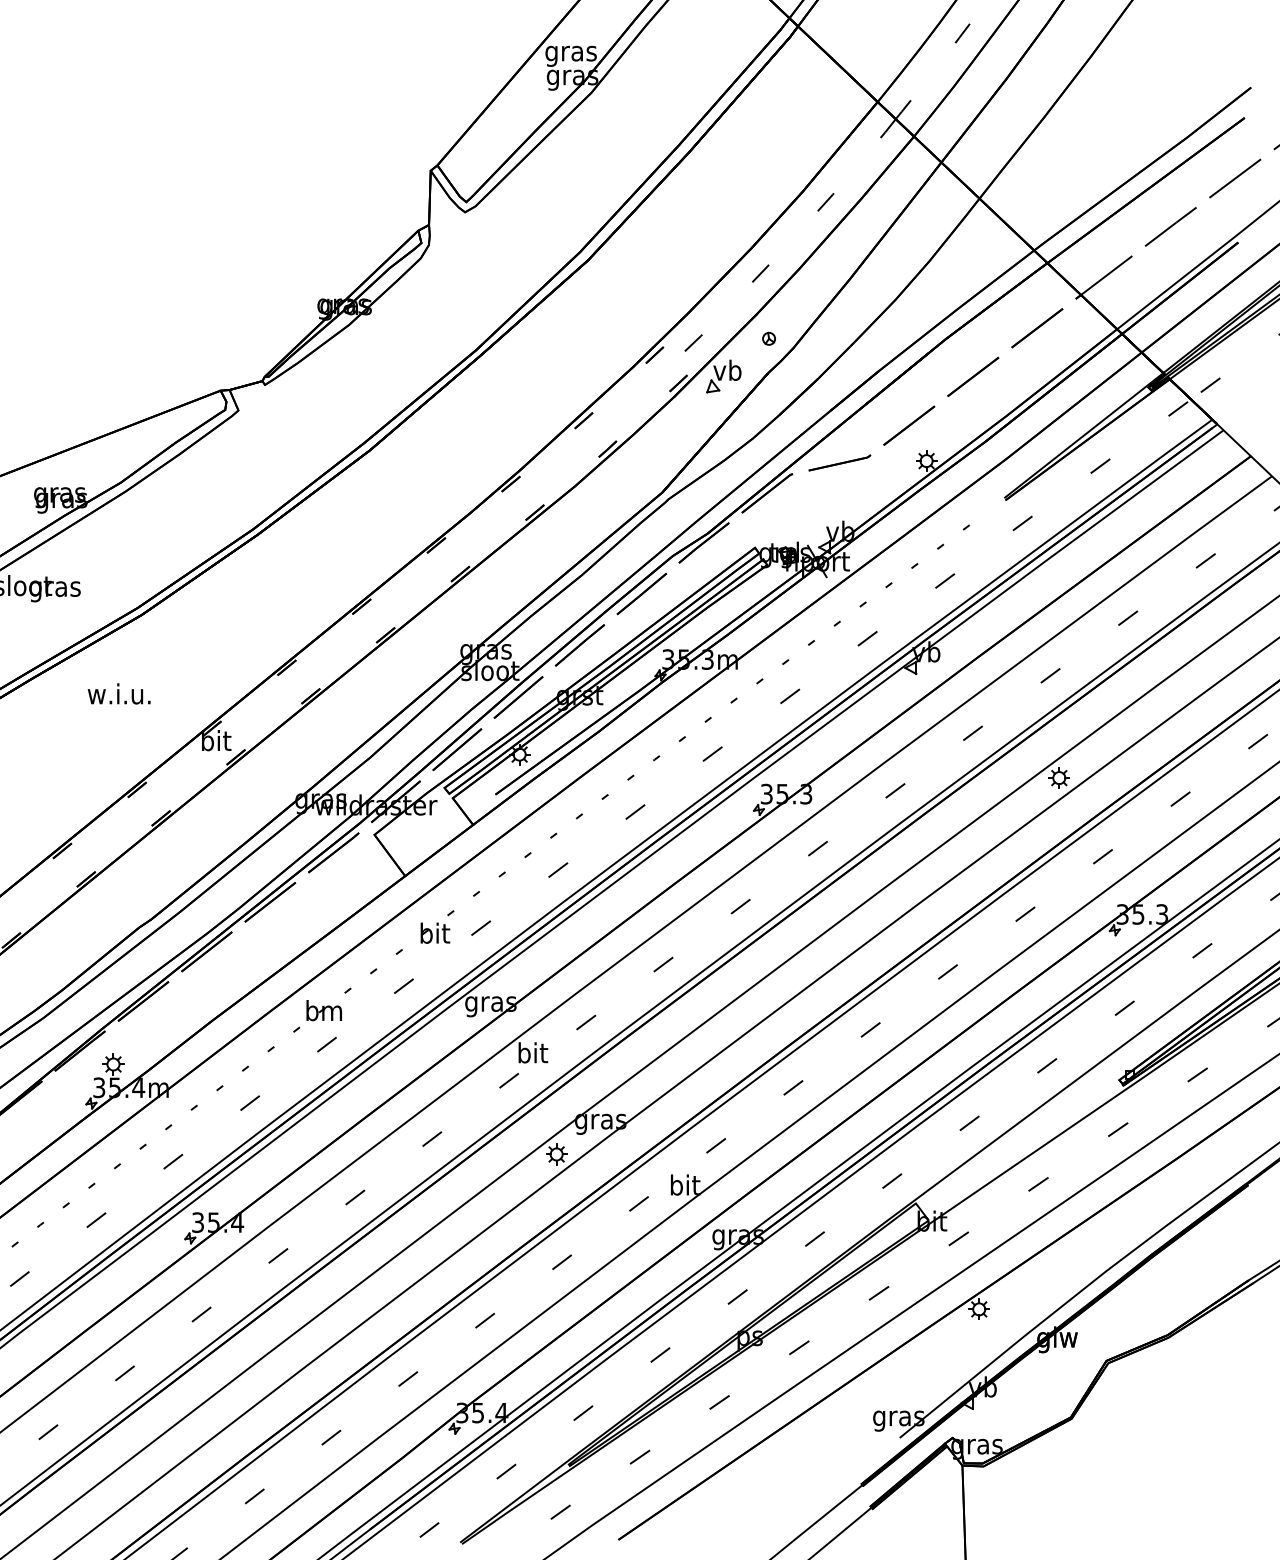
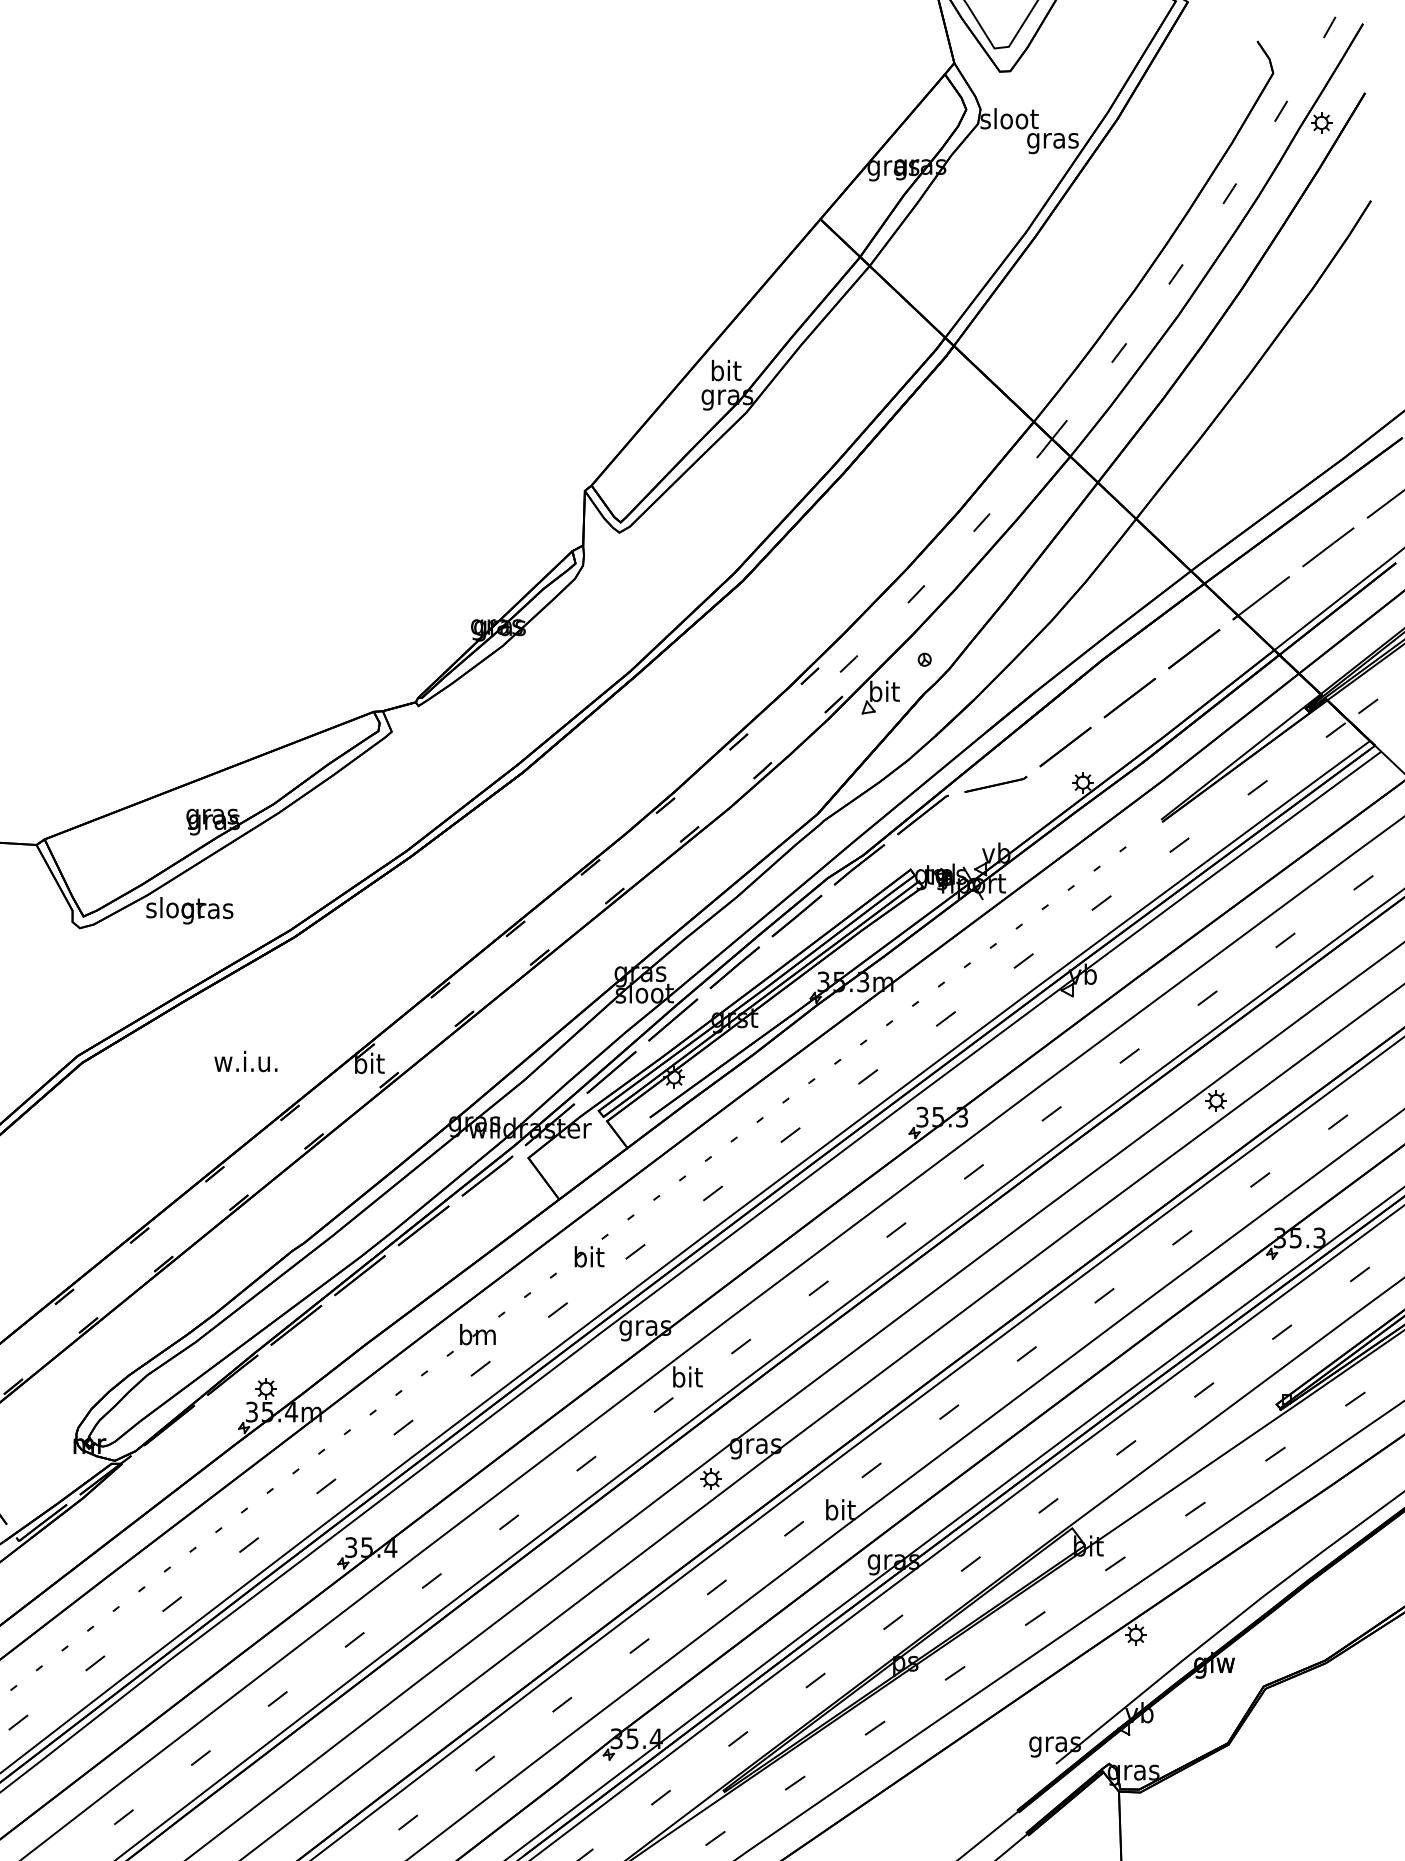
text: (570, 52) -> (725, 372), gras -> bit
text: (728, 370) -> (883, 691), vb -> bit
text: (118, 693) -> (245, 1061), moved

